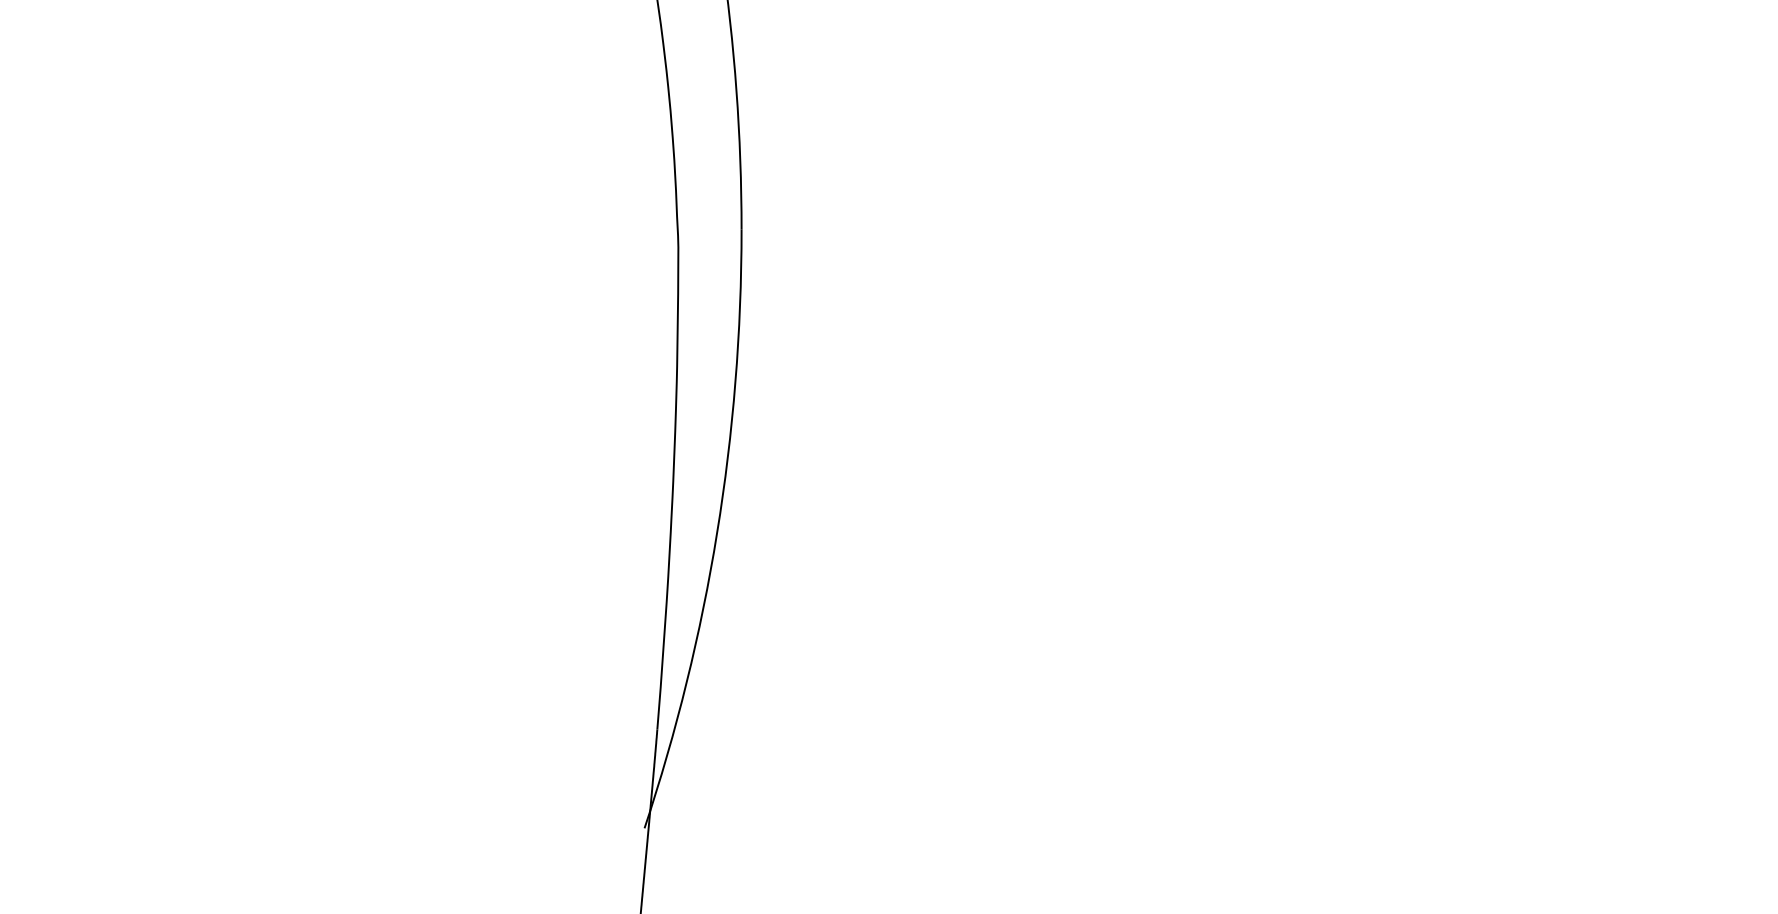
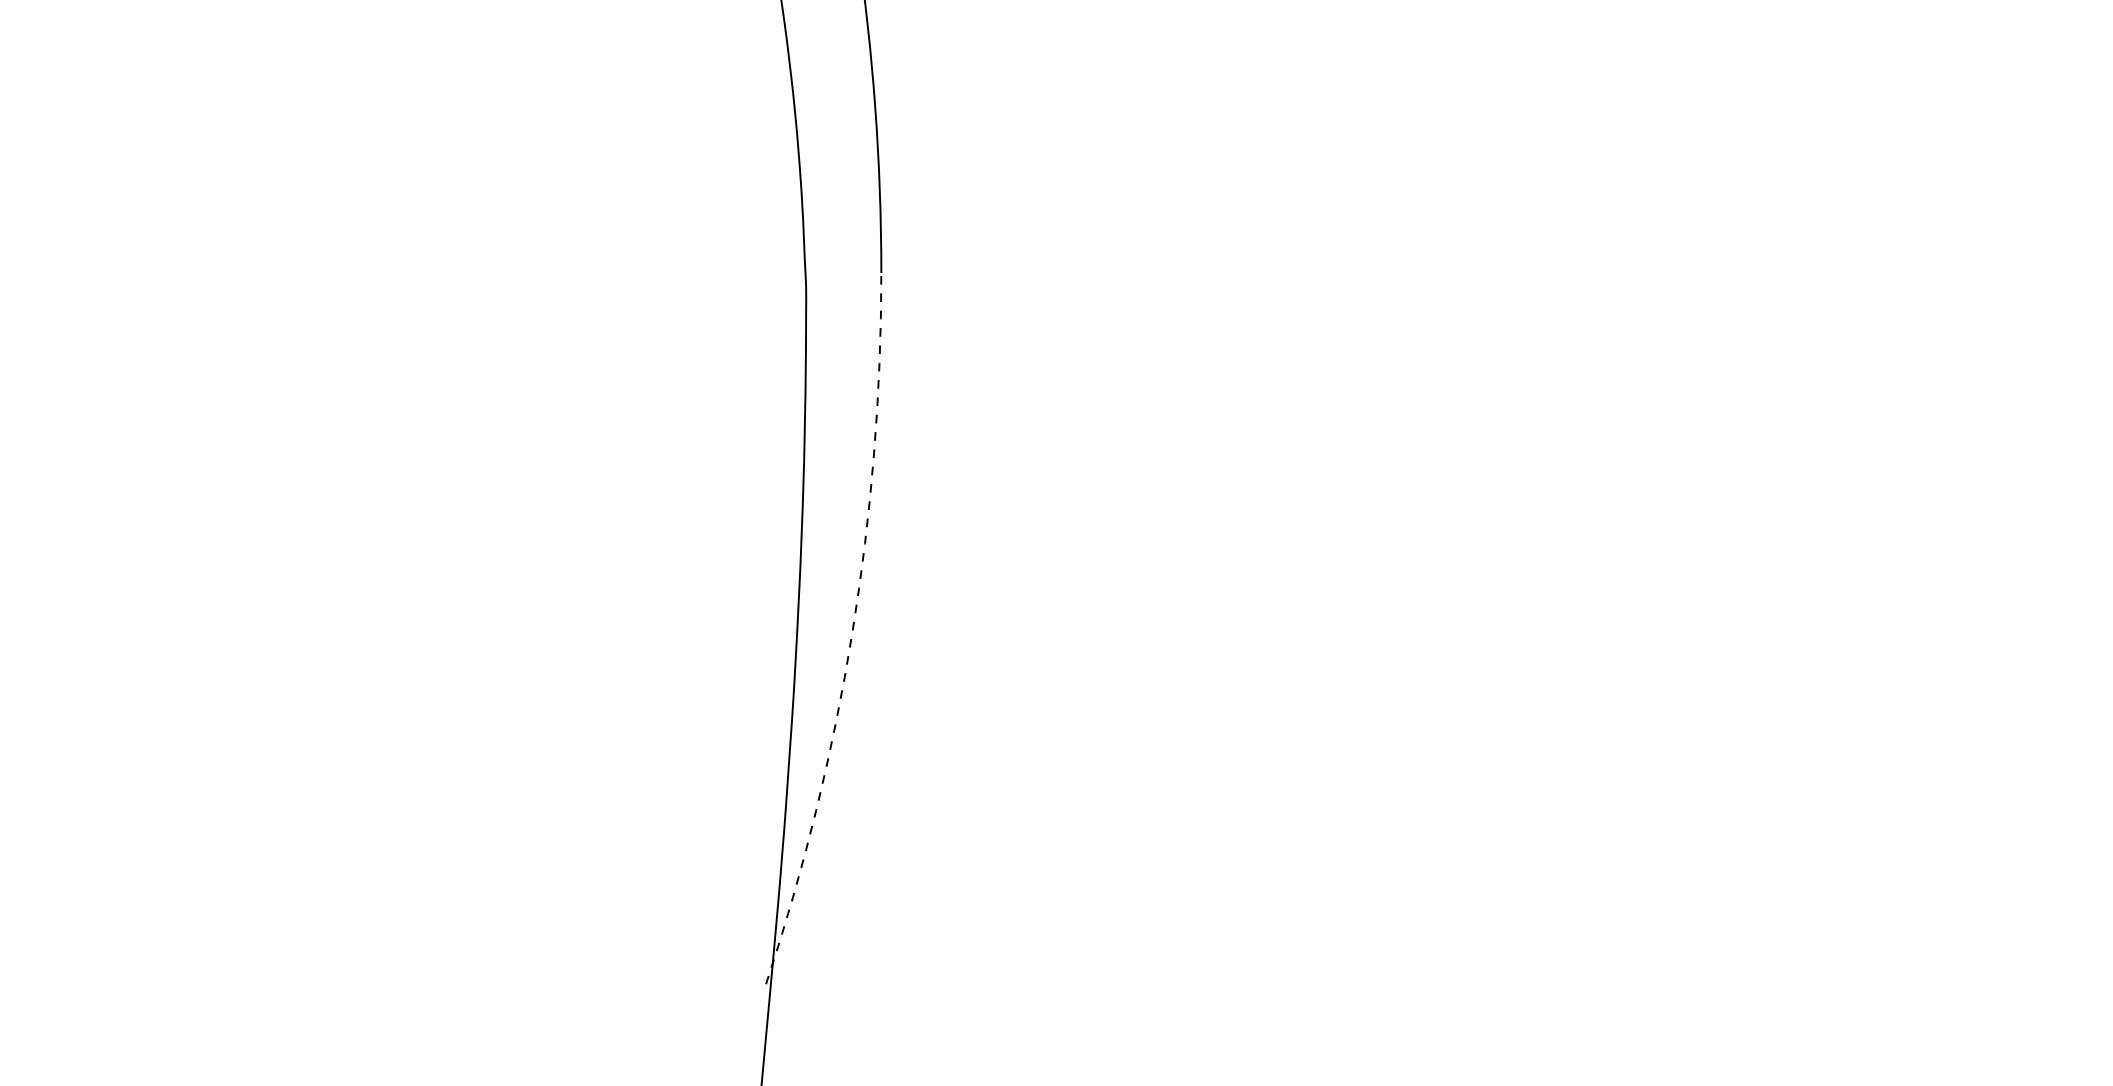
arc: (717, 533) -> (852, 633), solid -> dashed

